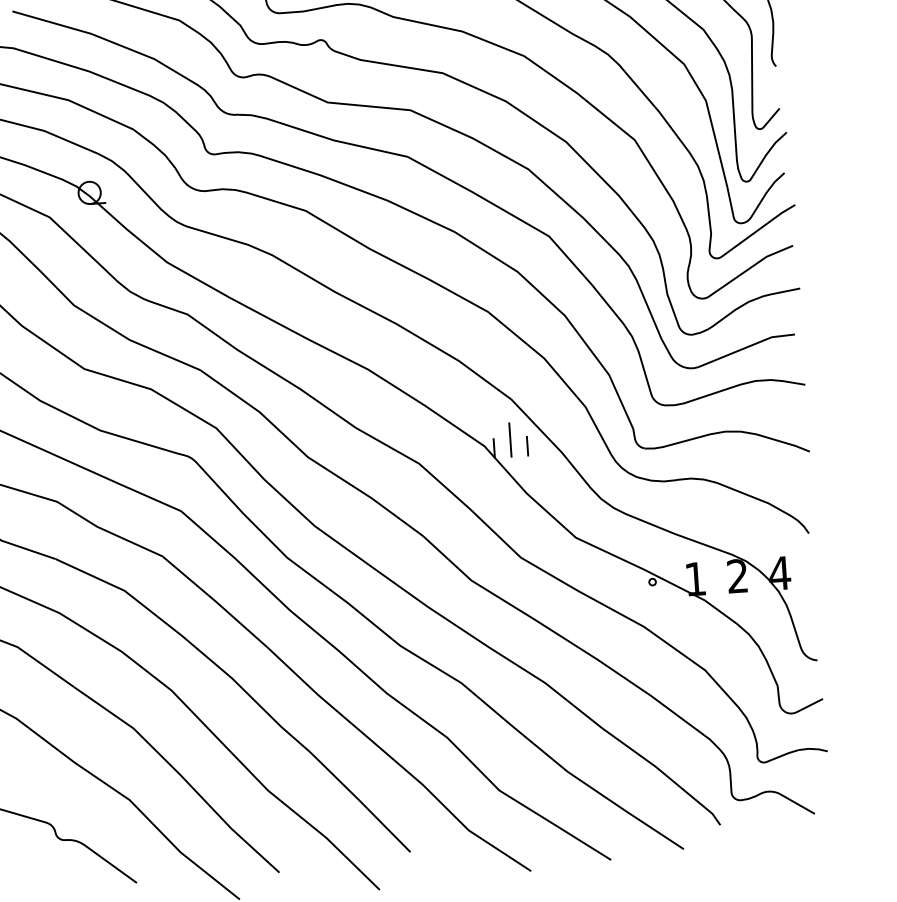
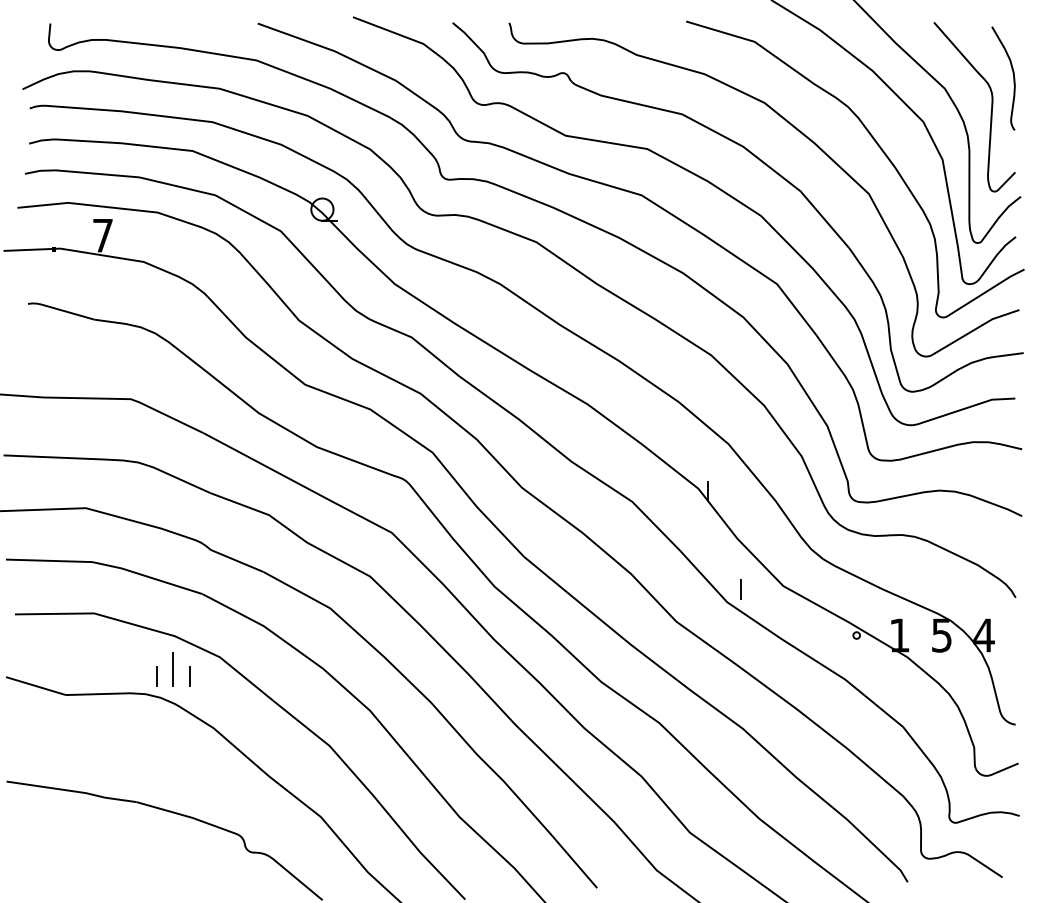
line: (510, 440) -> (724, 484), removed
line: (526, 446) -> (740, 589), moved
text: (737, 576) -> (941, 635), 2 -> 5

